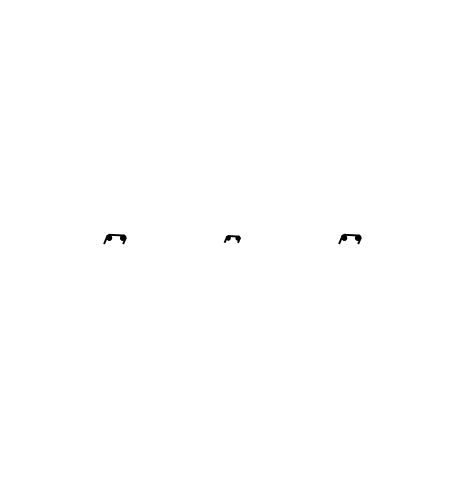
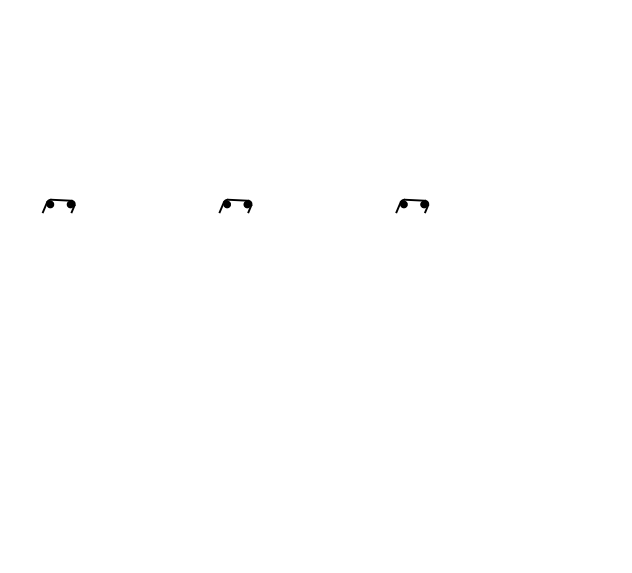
part: (231, 238) -> (234, 205), size x1.43

